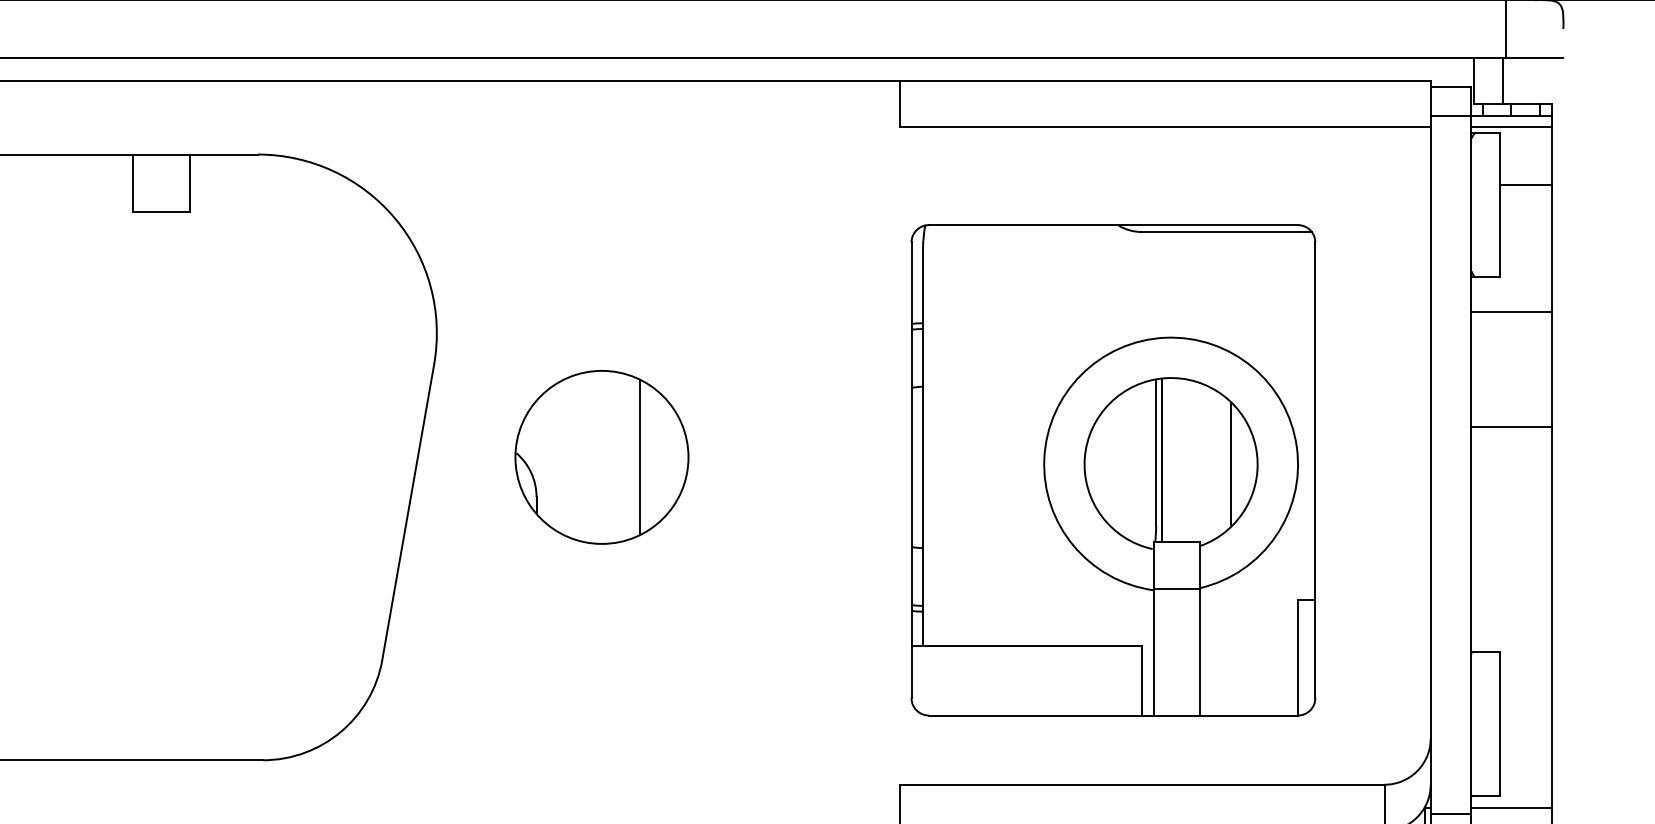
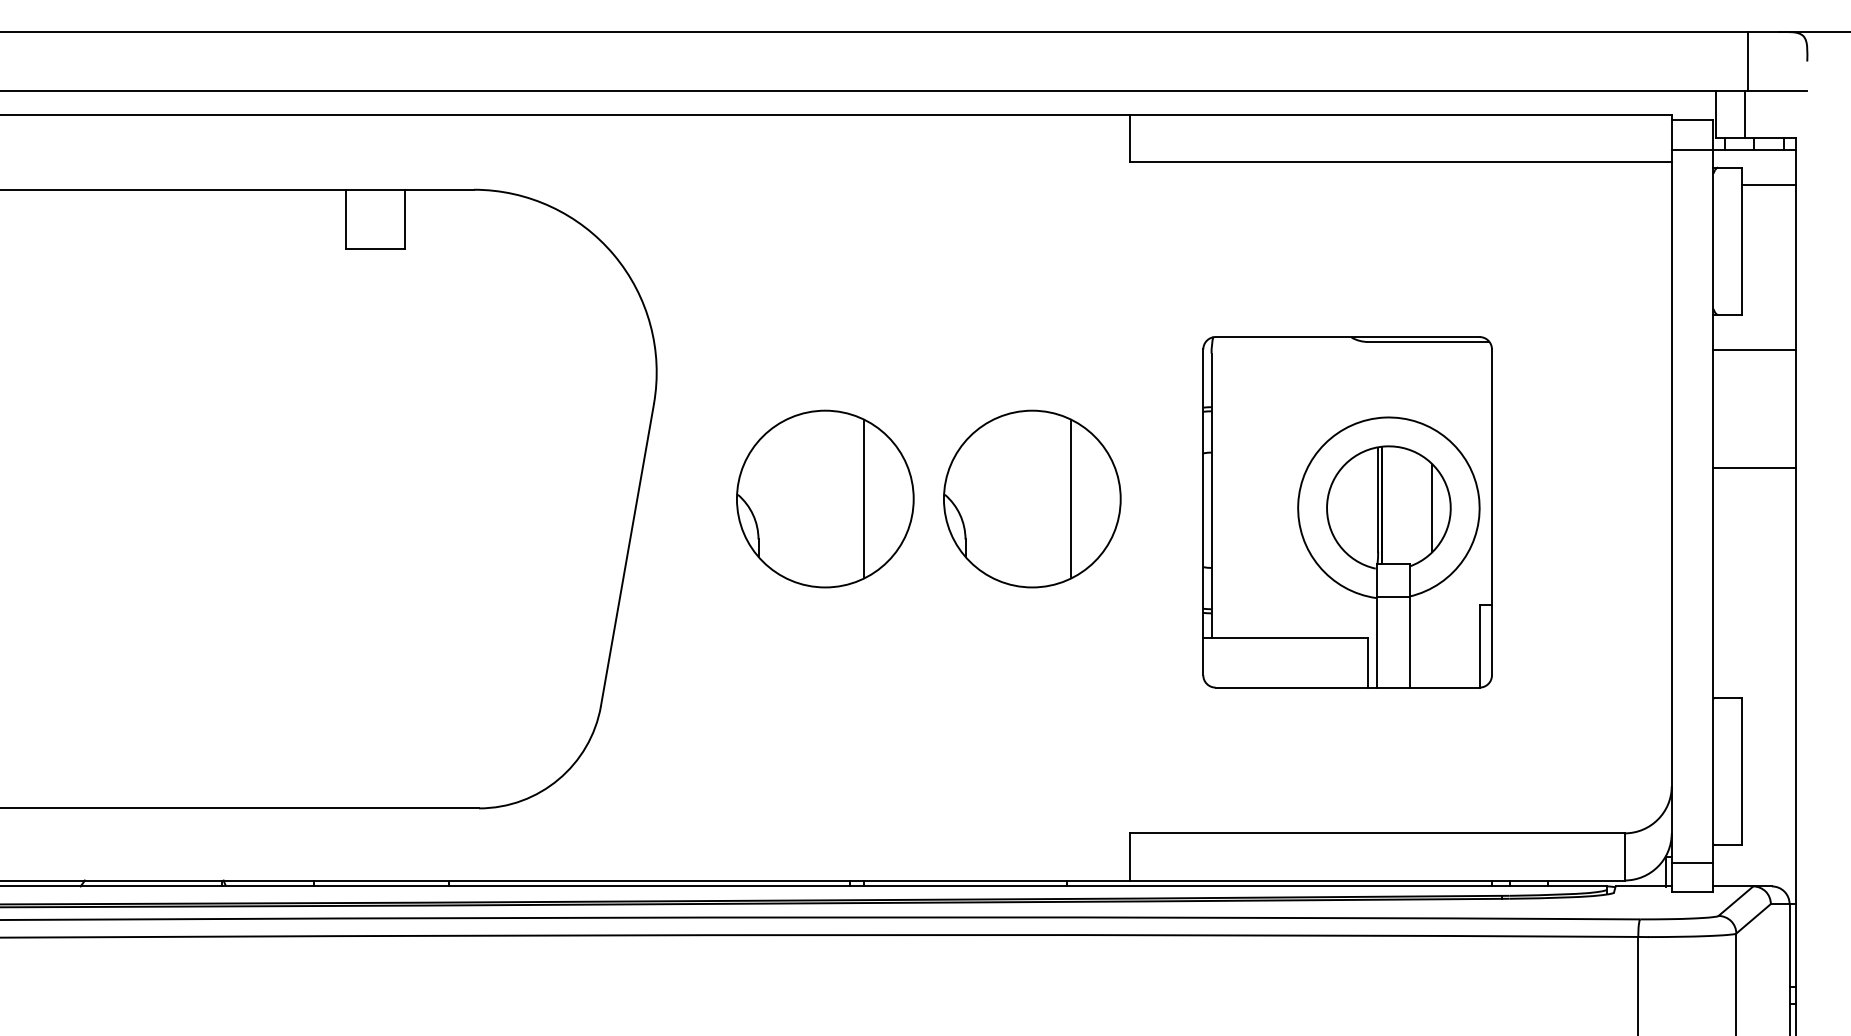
line: (1511, 126) -> (1754, 161), removed
line: (1525, 184) -> (1768, 184), moved
part: (804, 456) -> (1032, 498), added
part: (1113, 470) -> (1347, 512), size x0.7
line: (1511, 807) -> (1754, 856), removed

